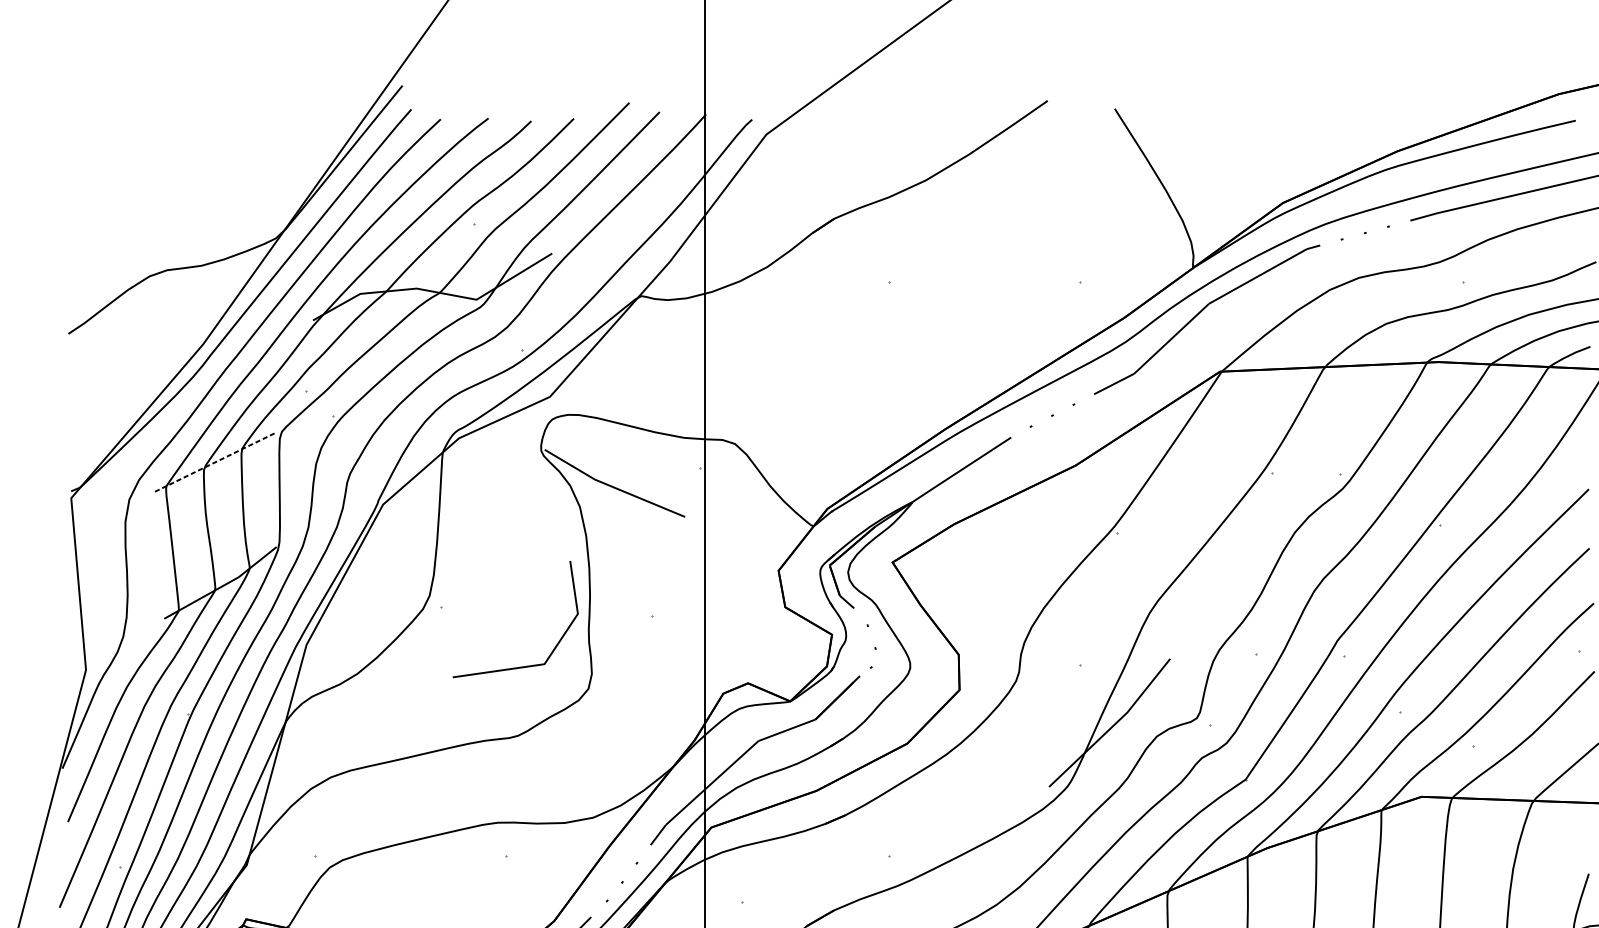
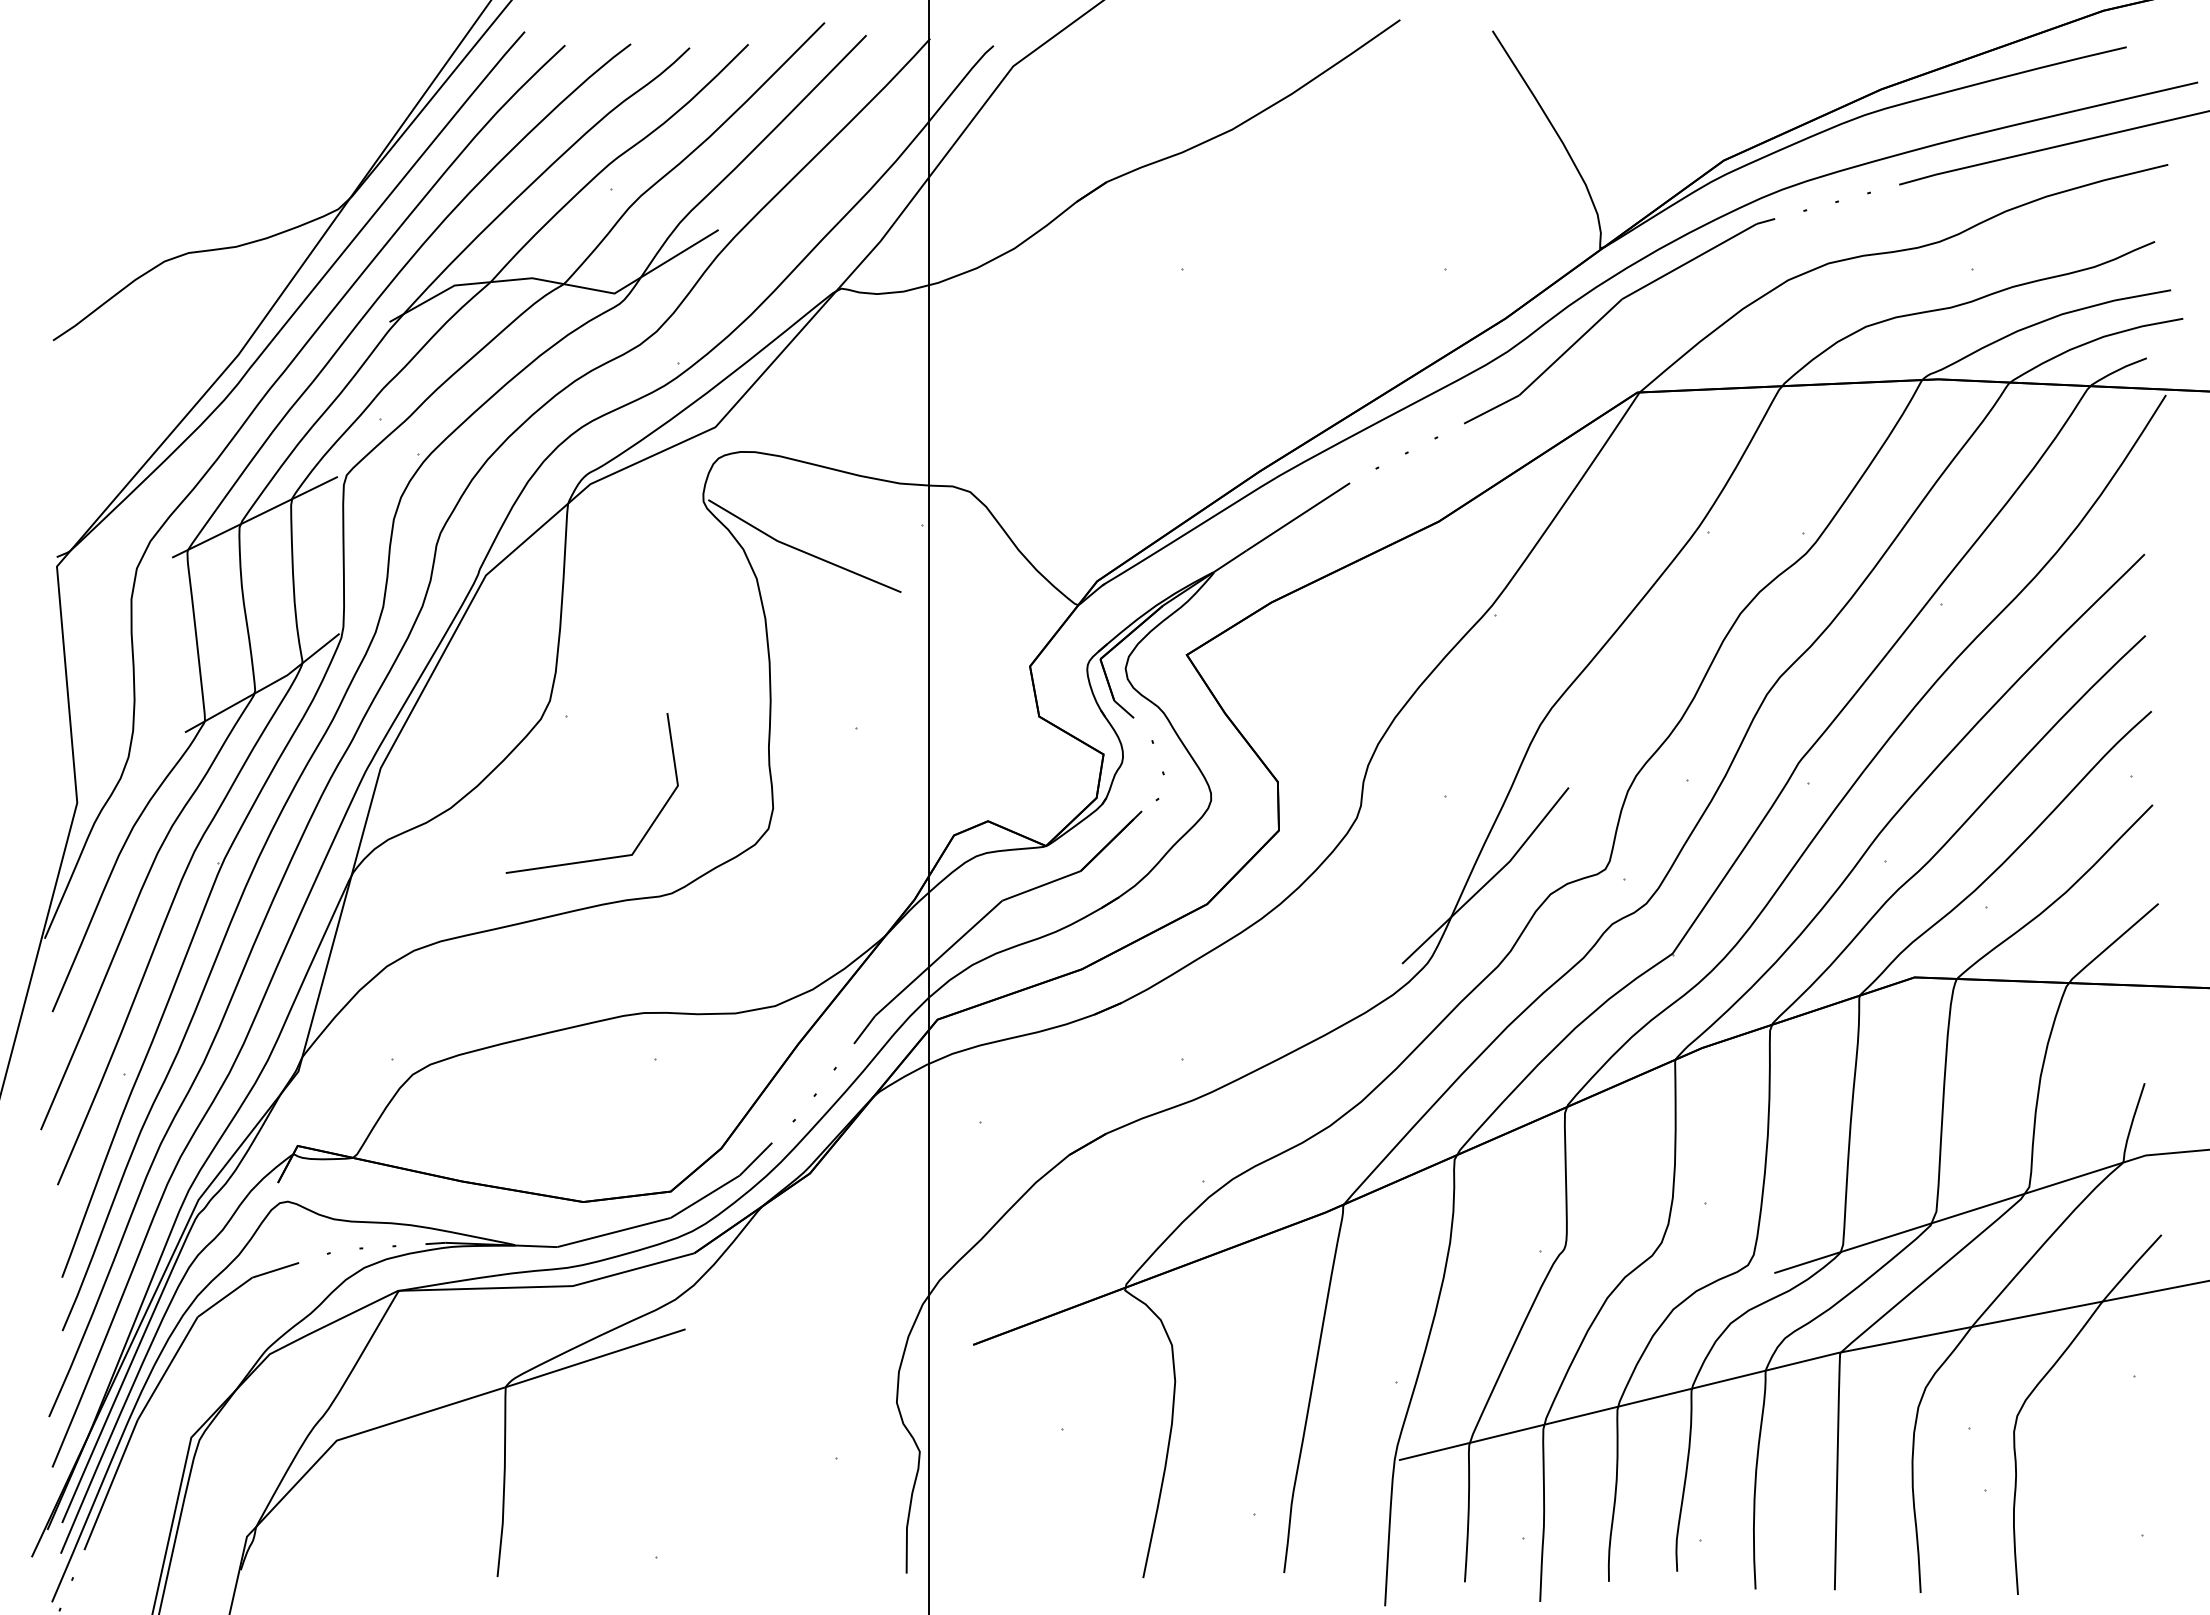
line: (215, 462) -> (255, 517), dashed -> solid
line: (520, 666) -> (598, 858), moved

